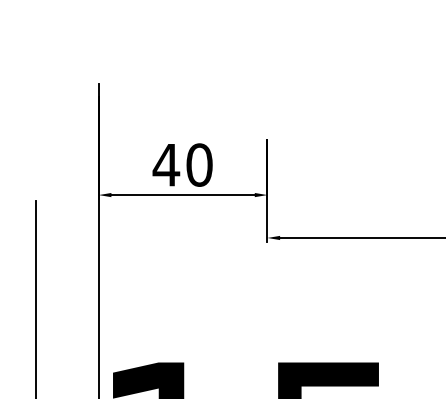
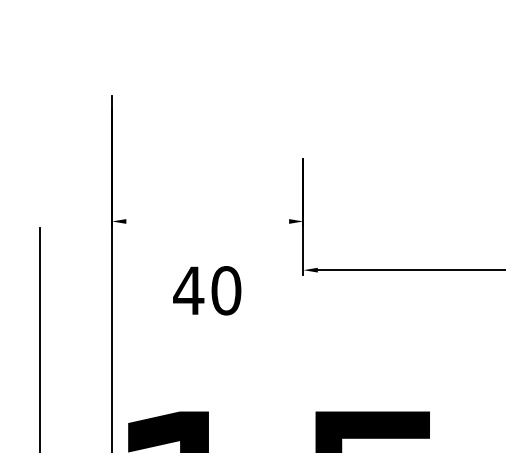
text: (182, 164) -> (207, 290), moved
line: (182, 195) -> (207, 221), removed

